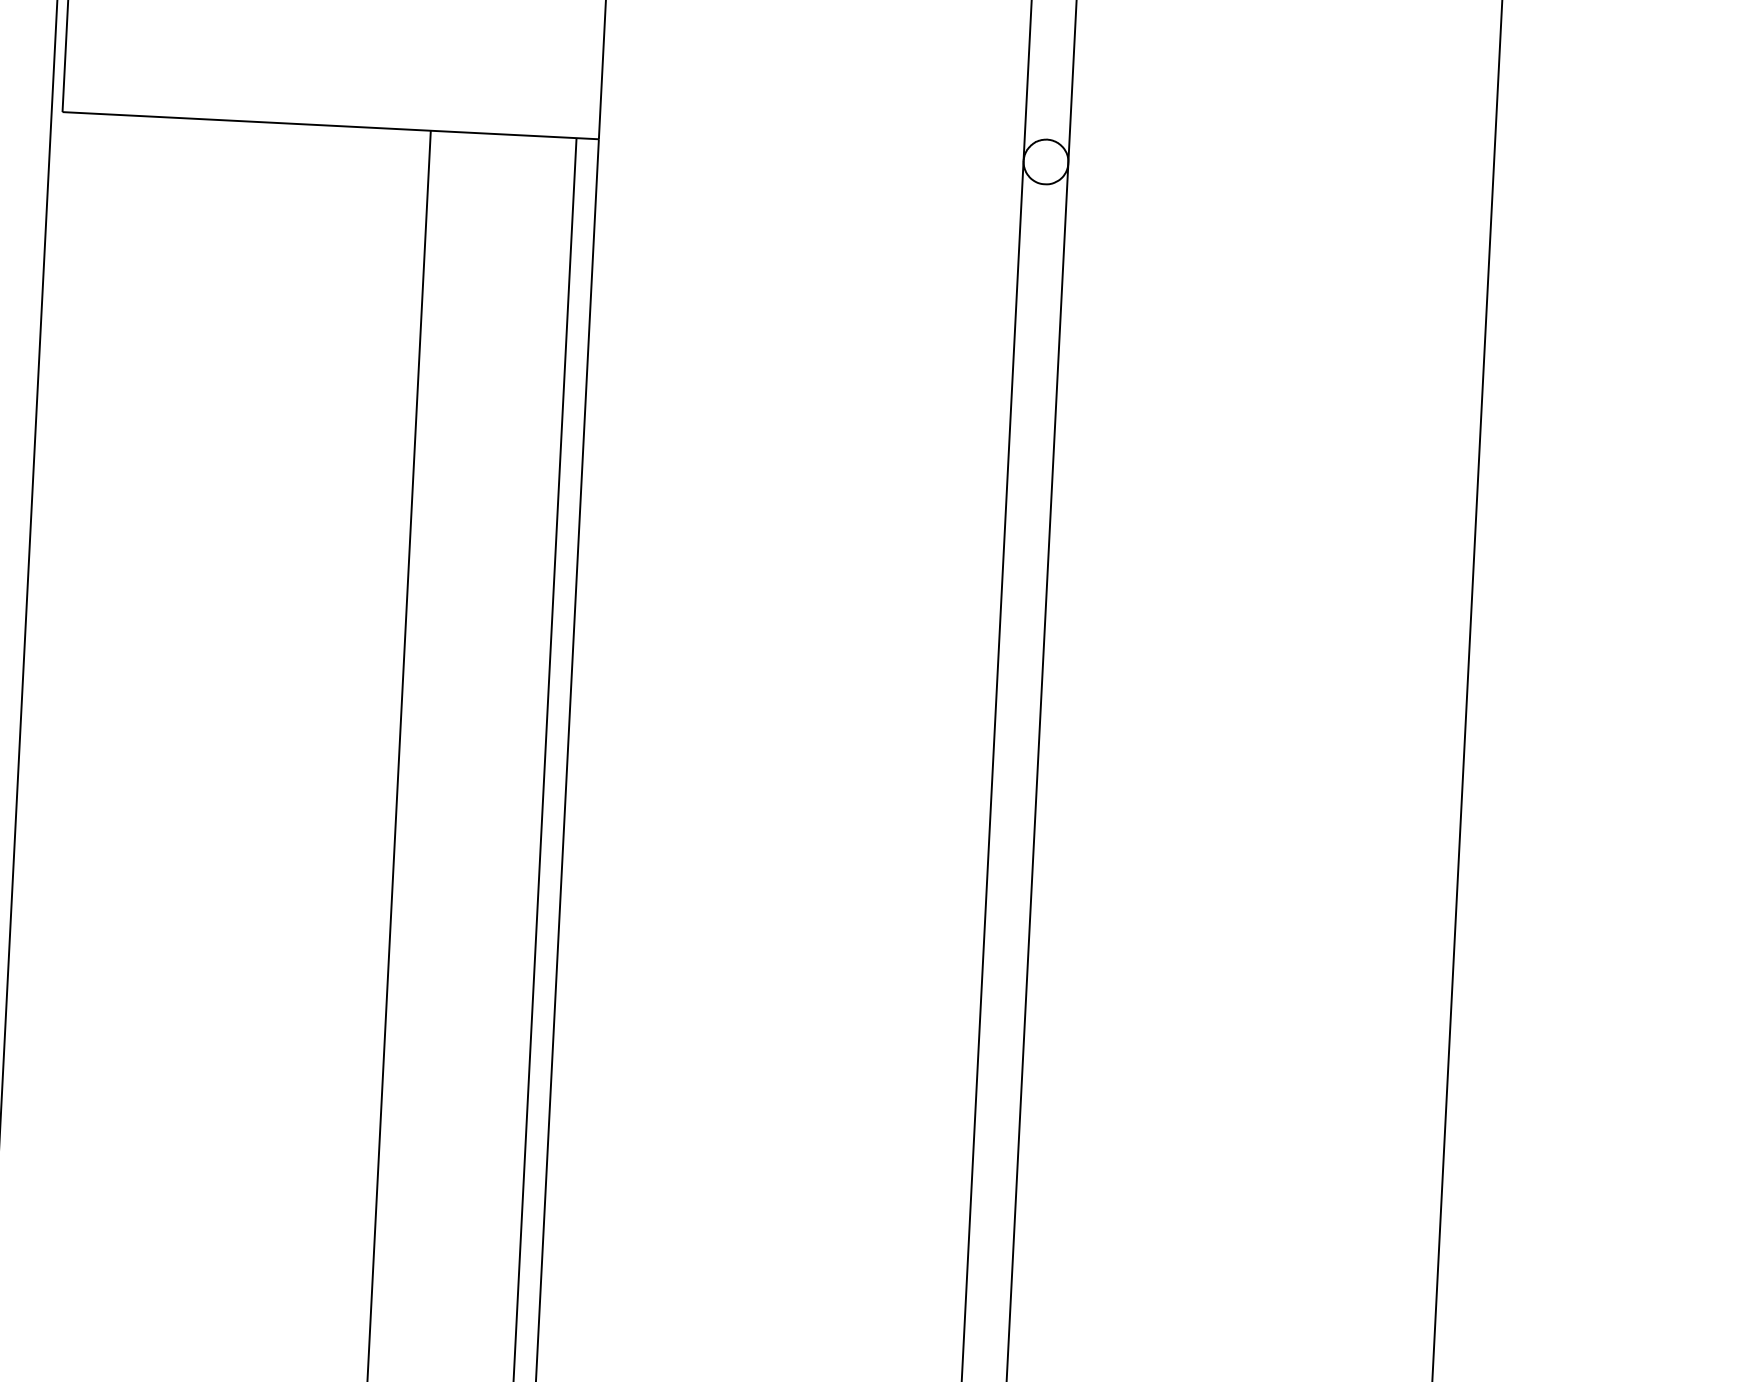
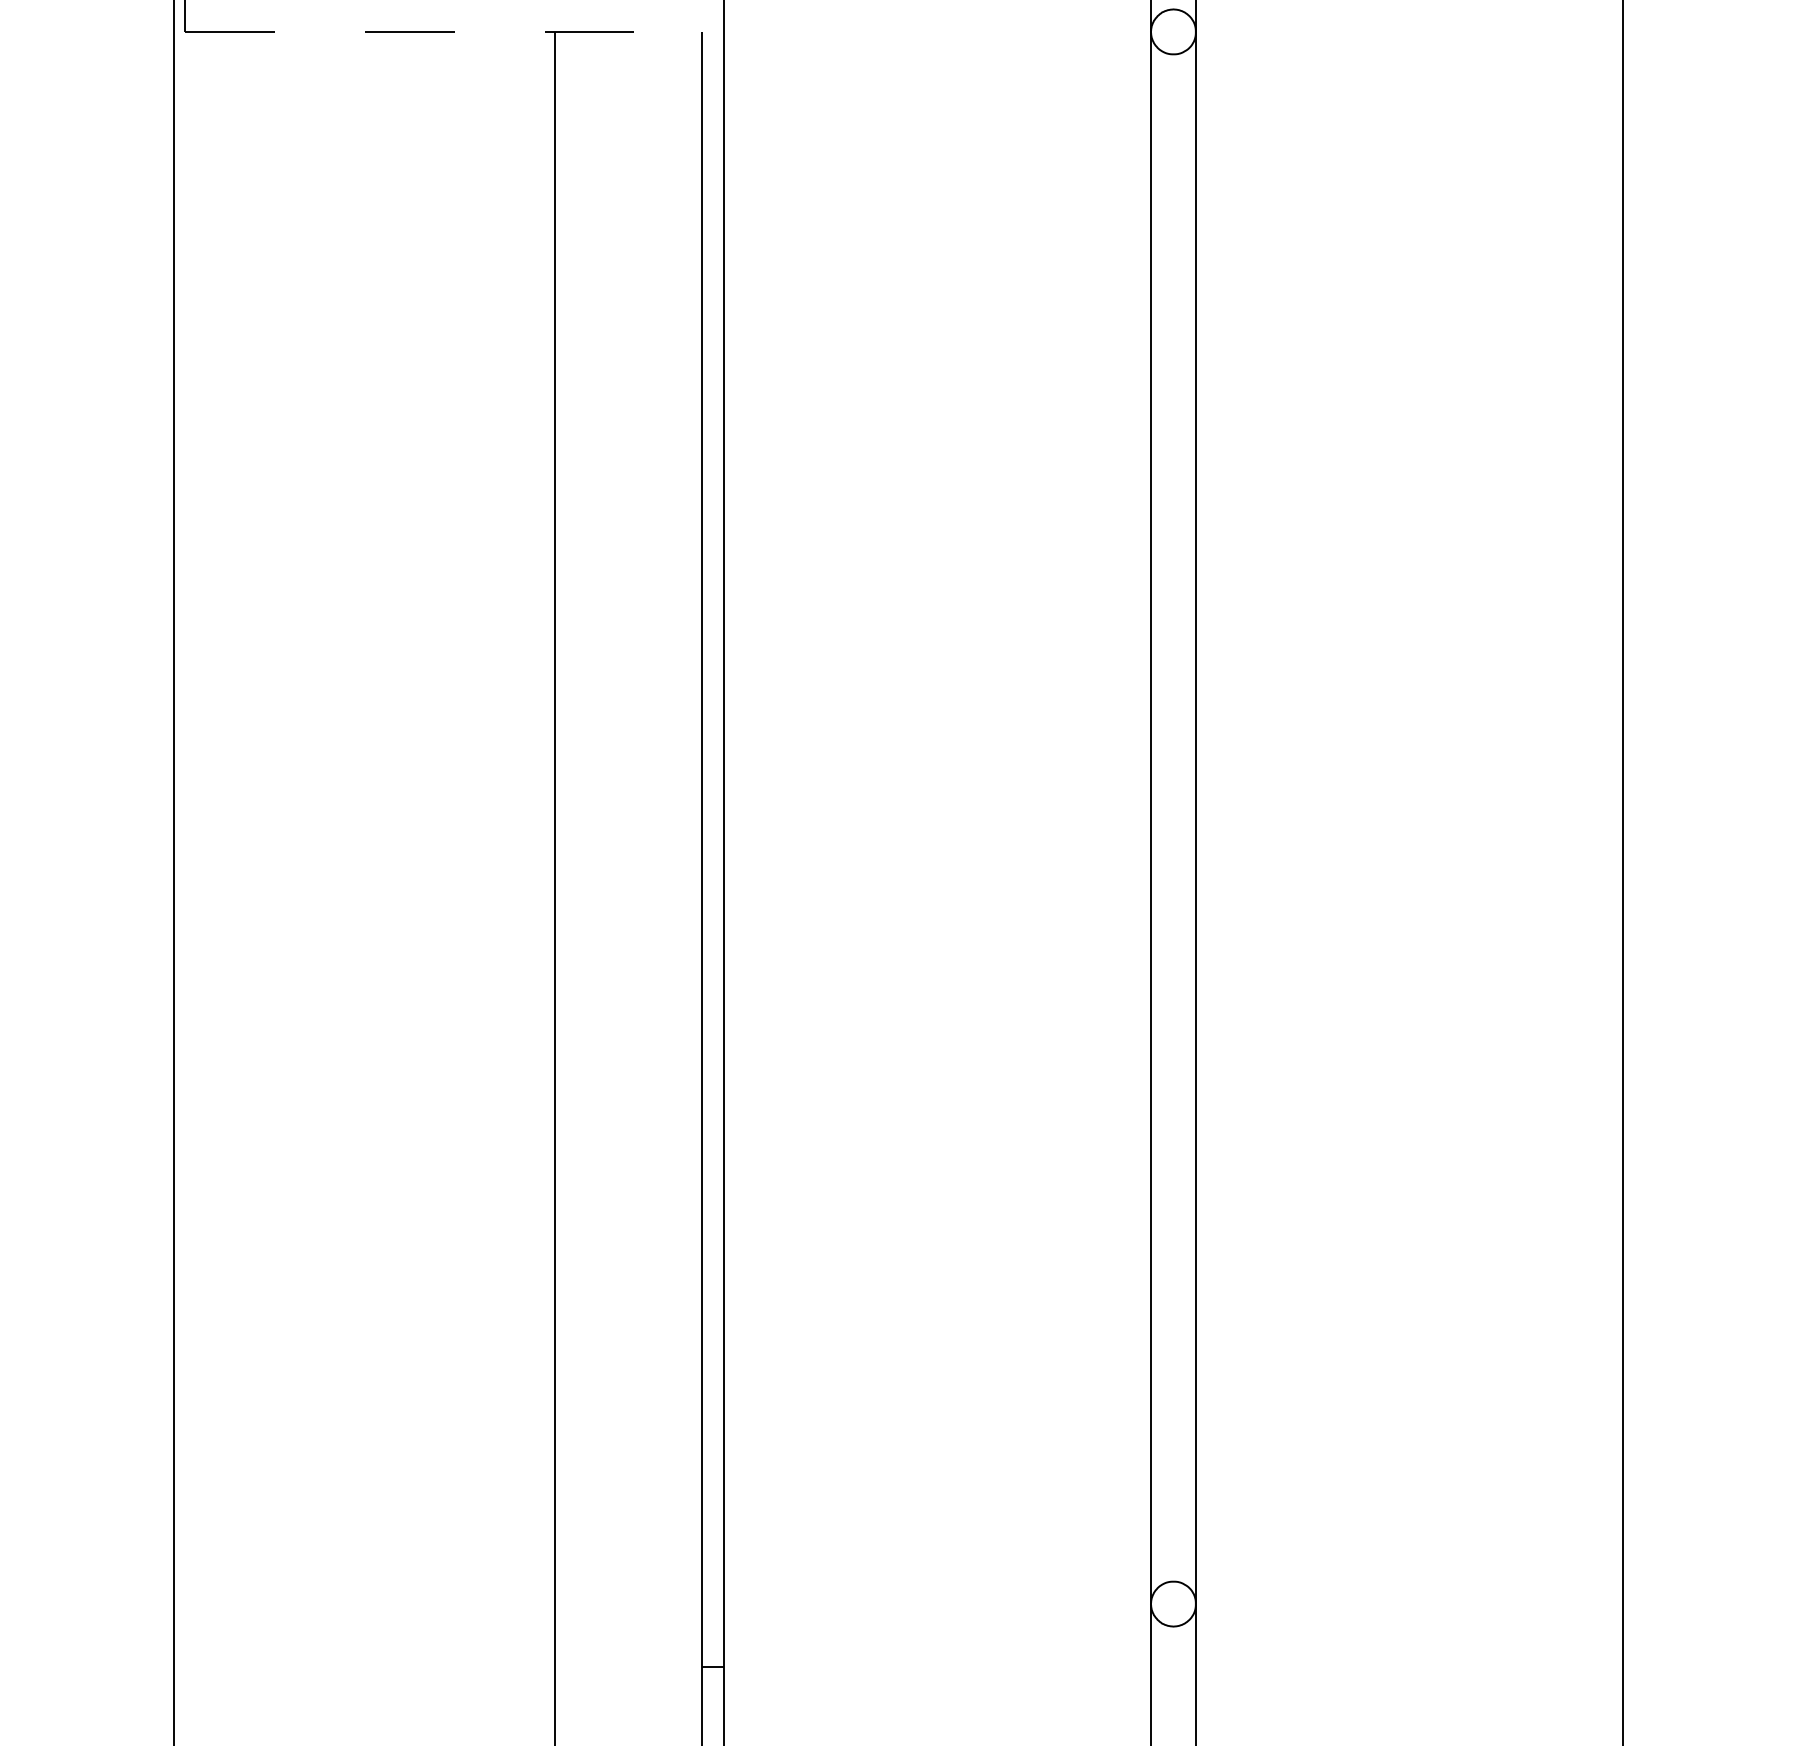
line: (331, 125) -> (455, 31), solid -> dashed

